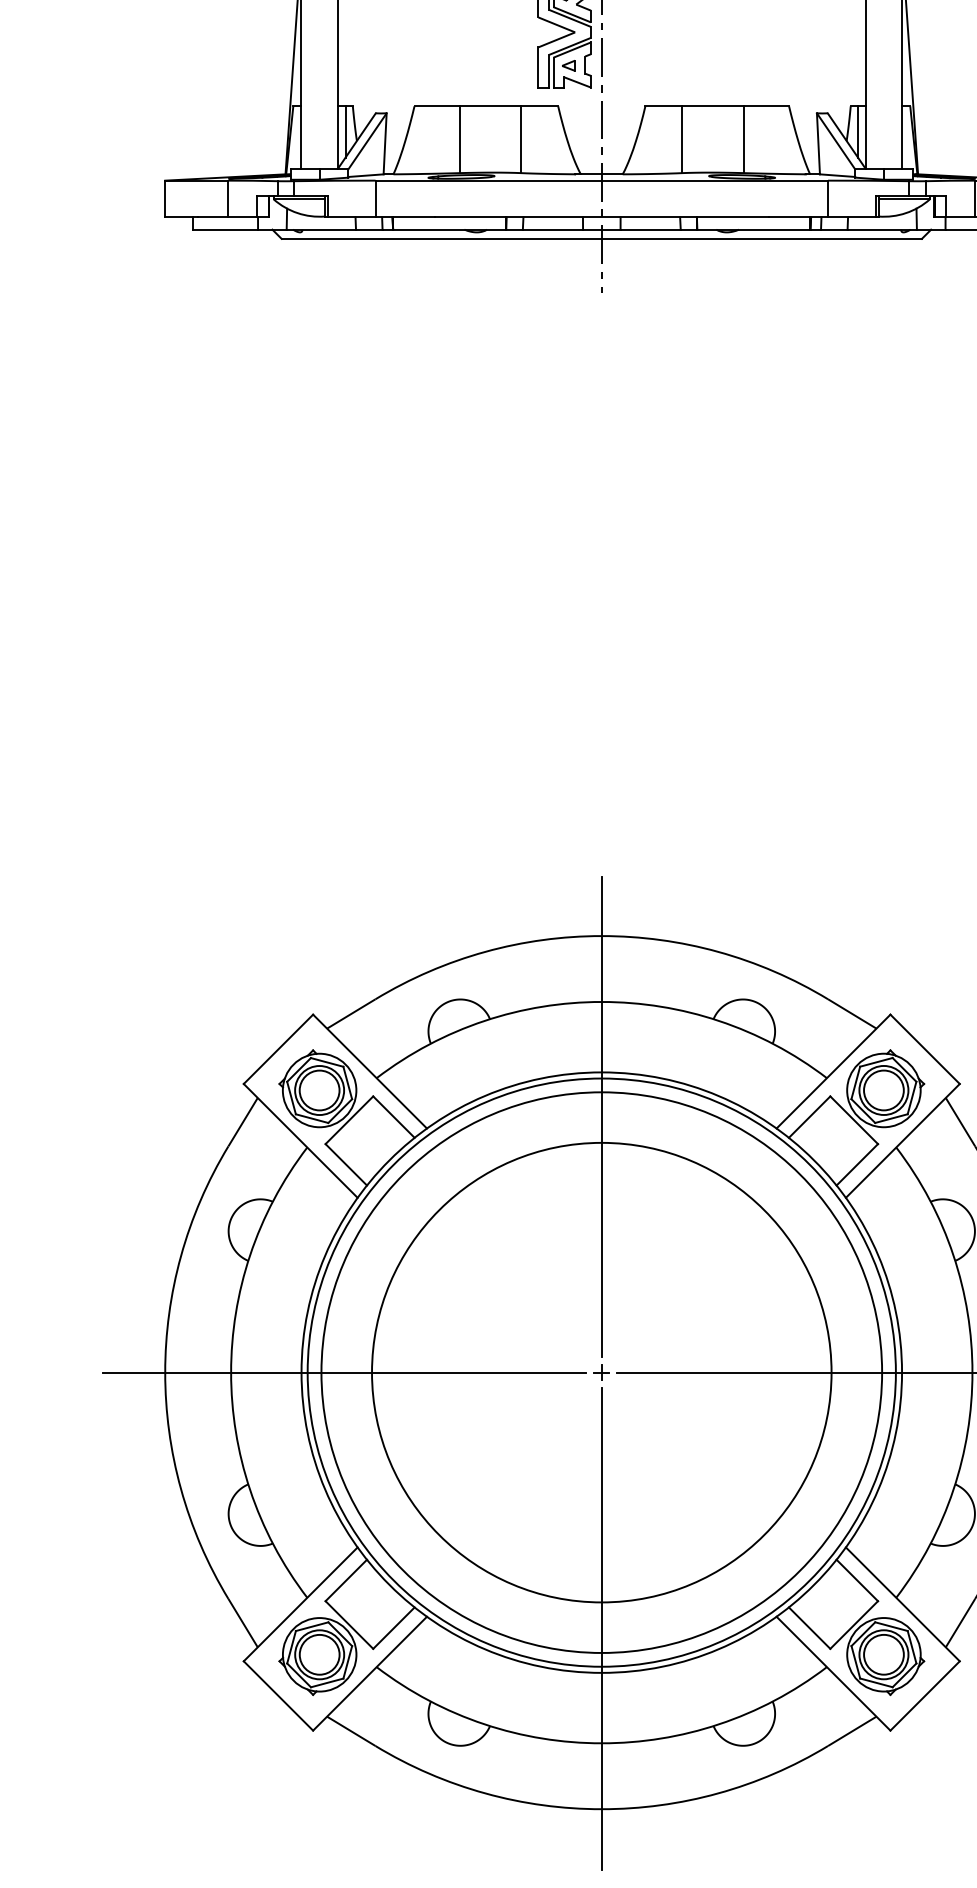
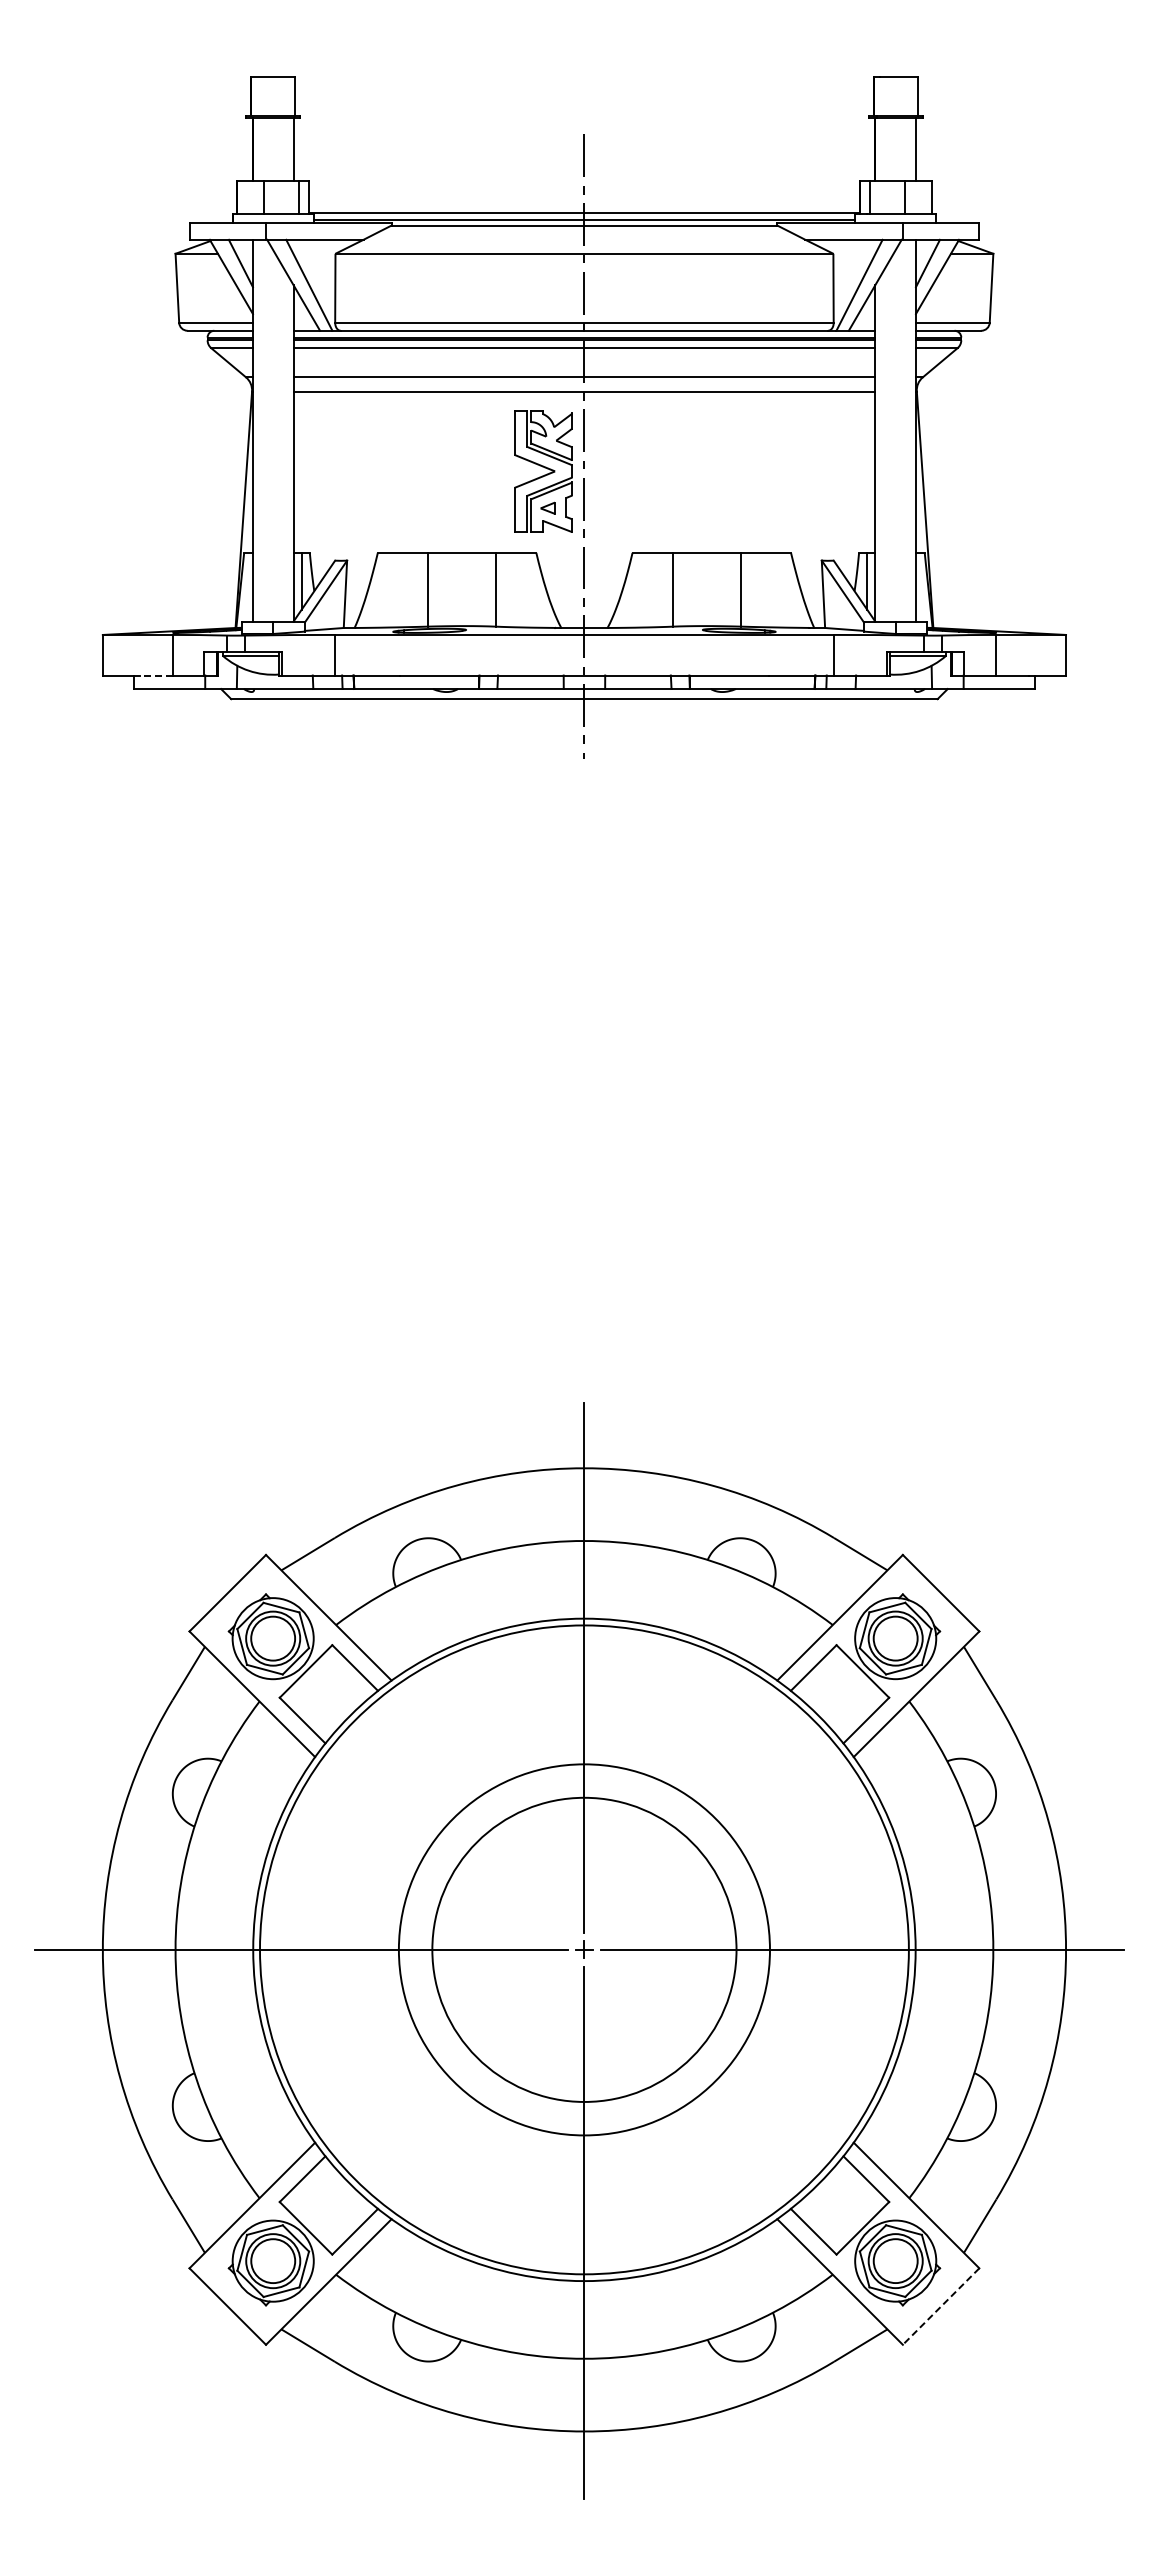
line: (213, 217) -> (156, 675), solid -> dashed
circle: (600, 1372) -> (583, 1949), size x0.6
circle: (601, 1372) -> (584, 1949), size x0.6
line: (924, 1695) -> (940, 2306), solid -> dashed

